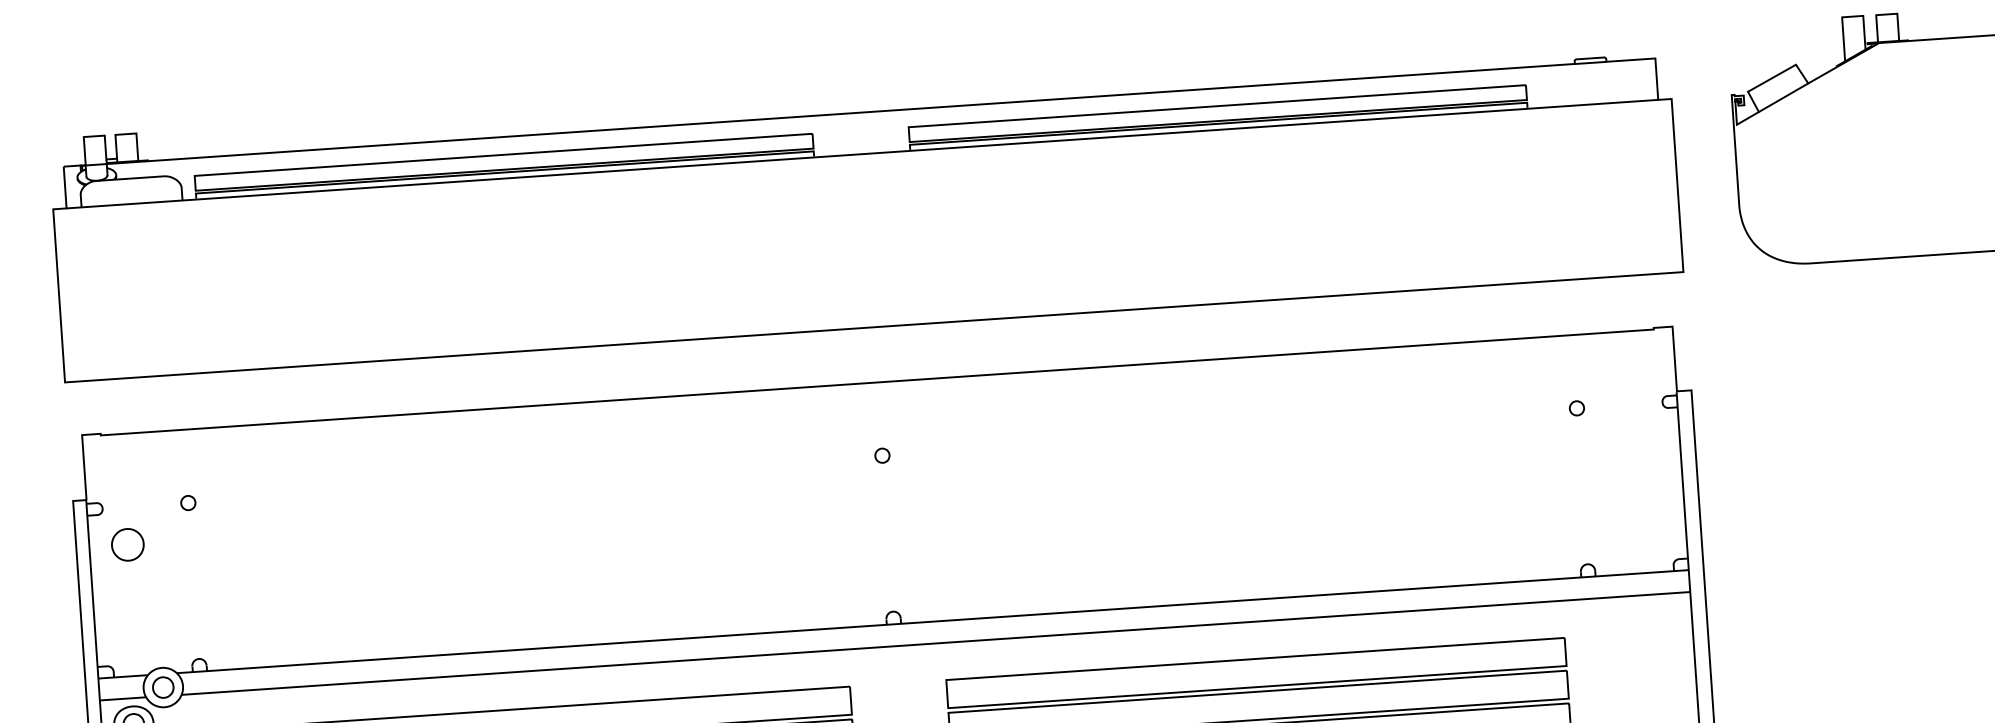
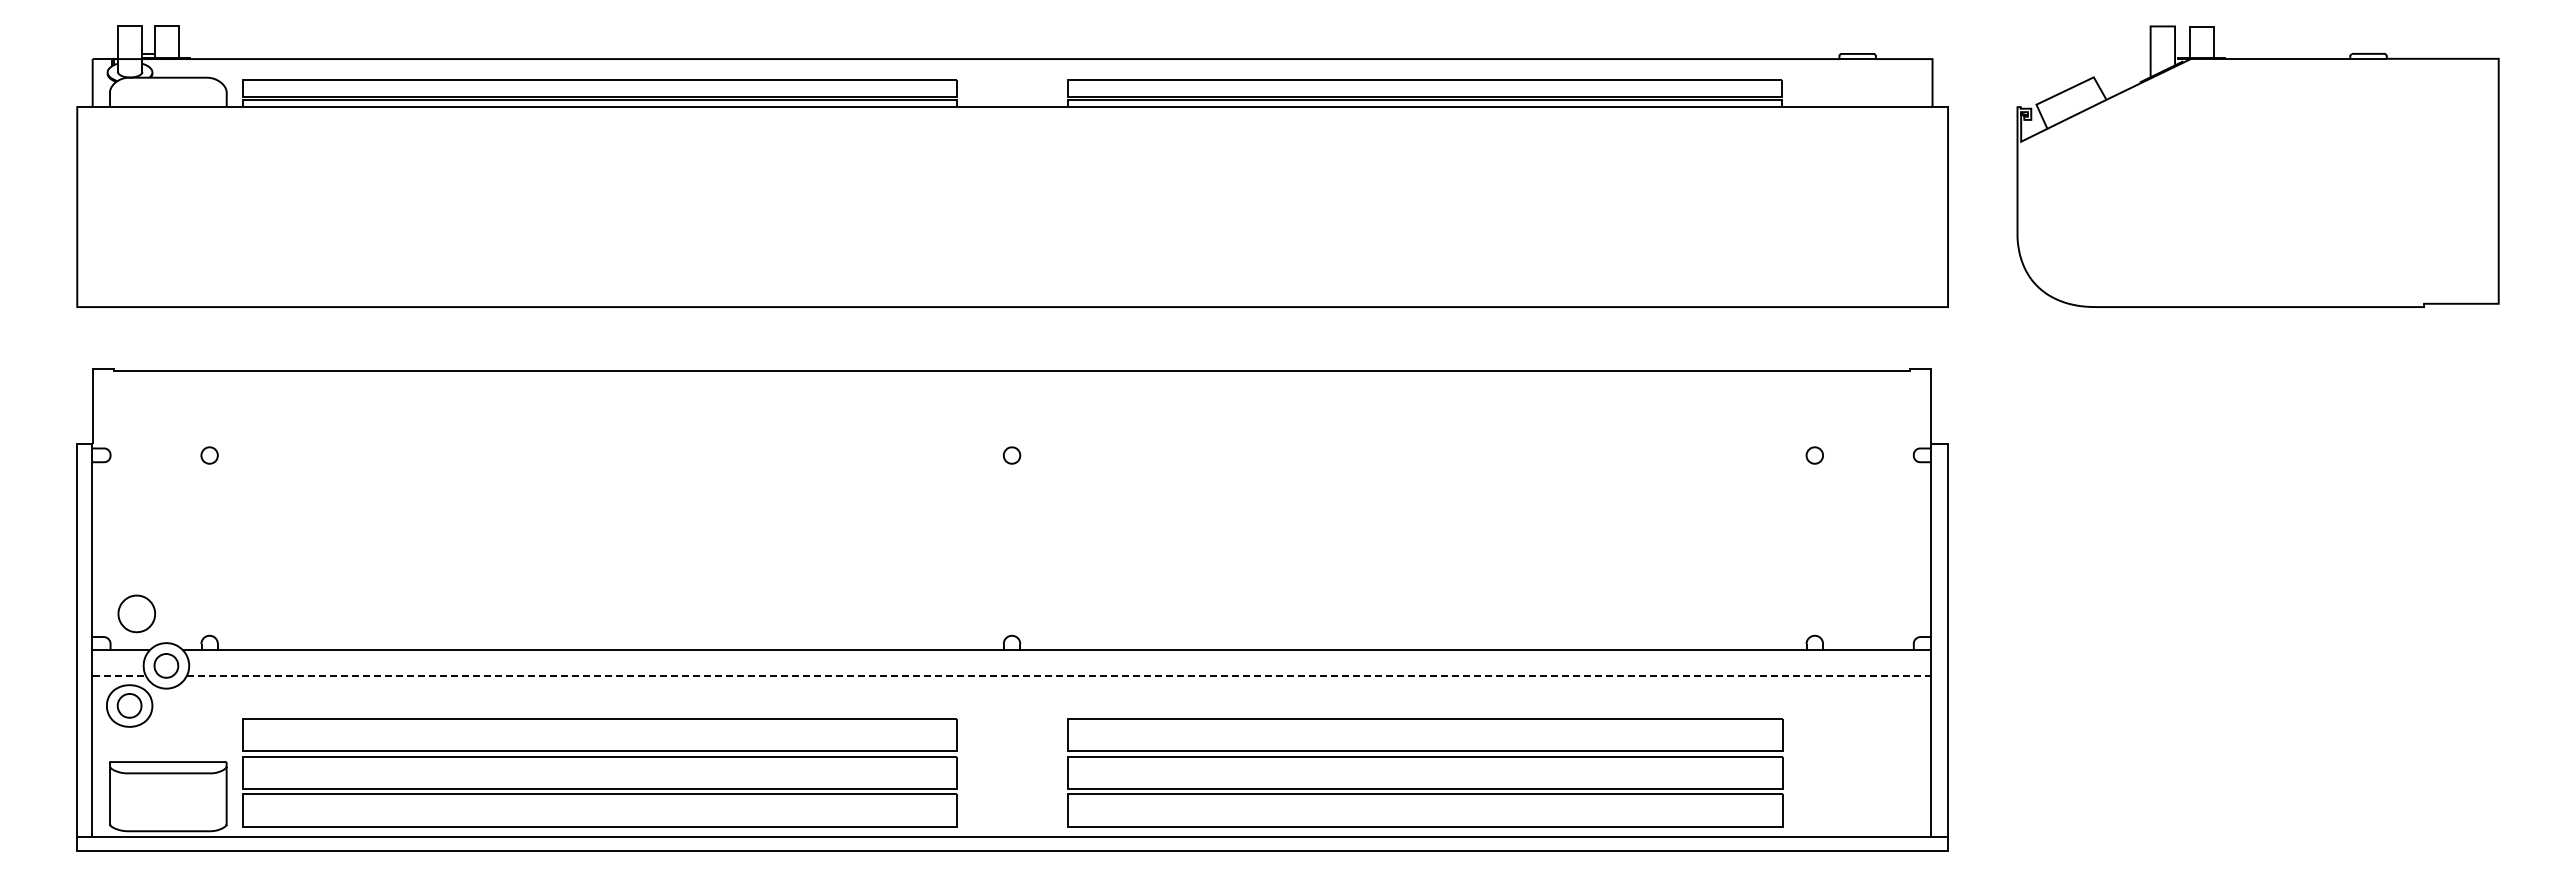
part: (127, 544) -> (136, 613), moved
line: (935, 643) -> (1058, 675), solid -> dashed
line: (123, 698) -> (119, 675), solid -> dashed

